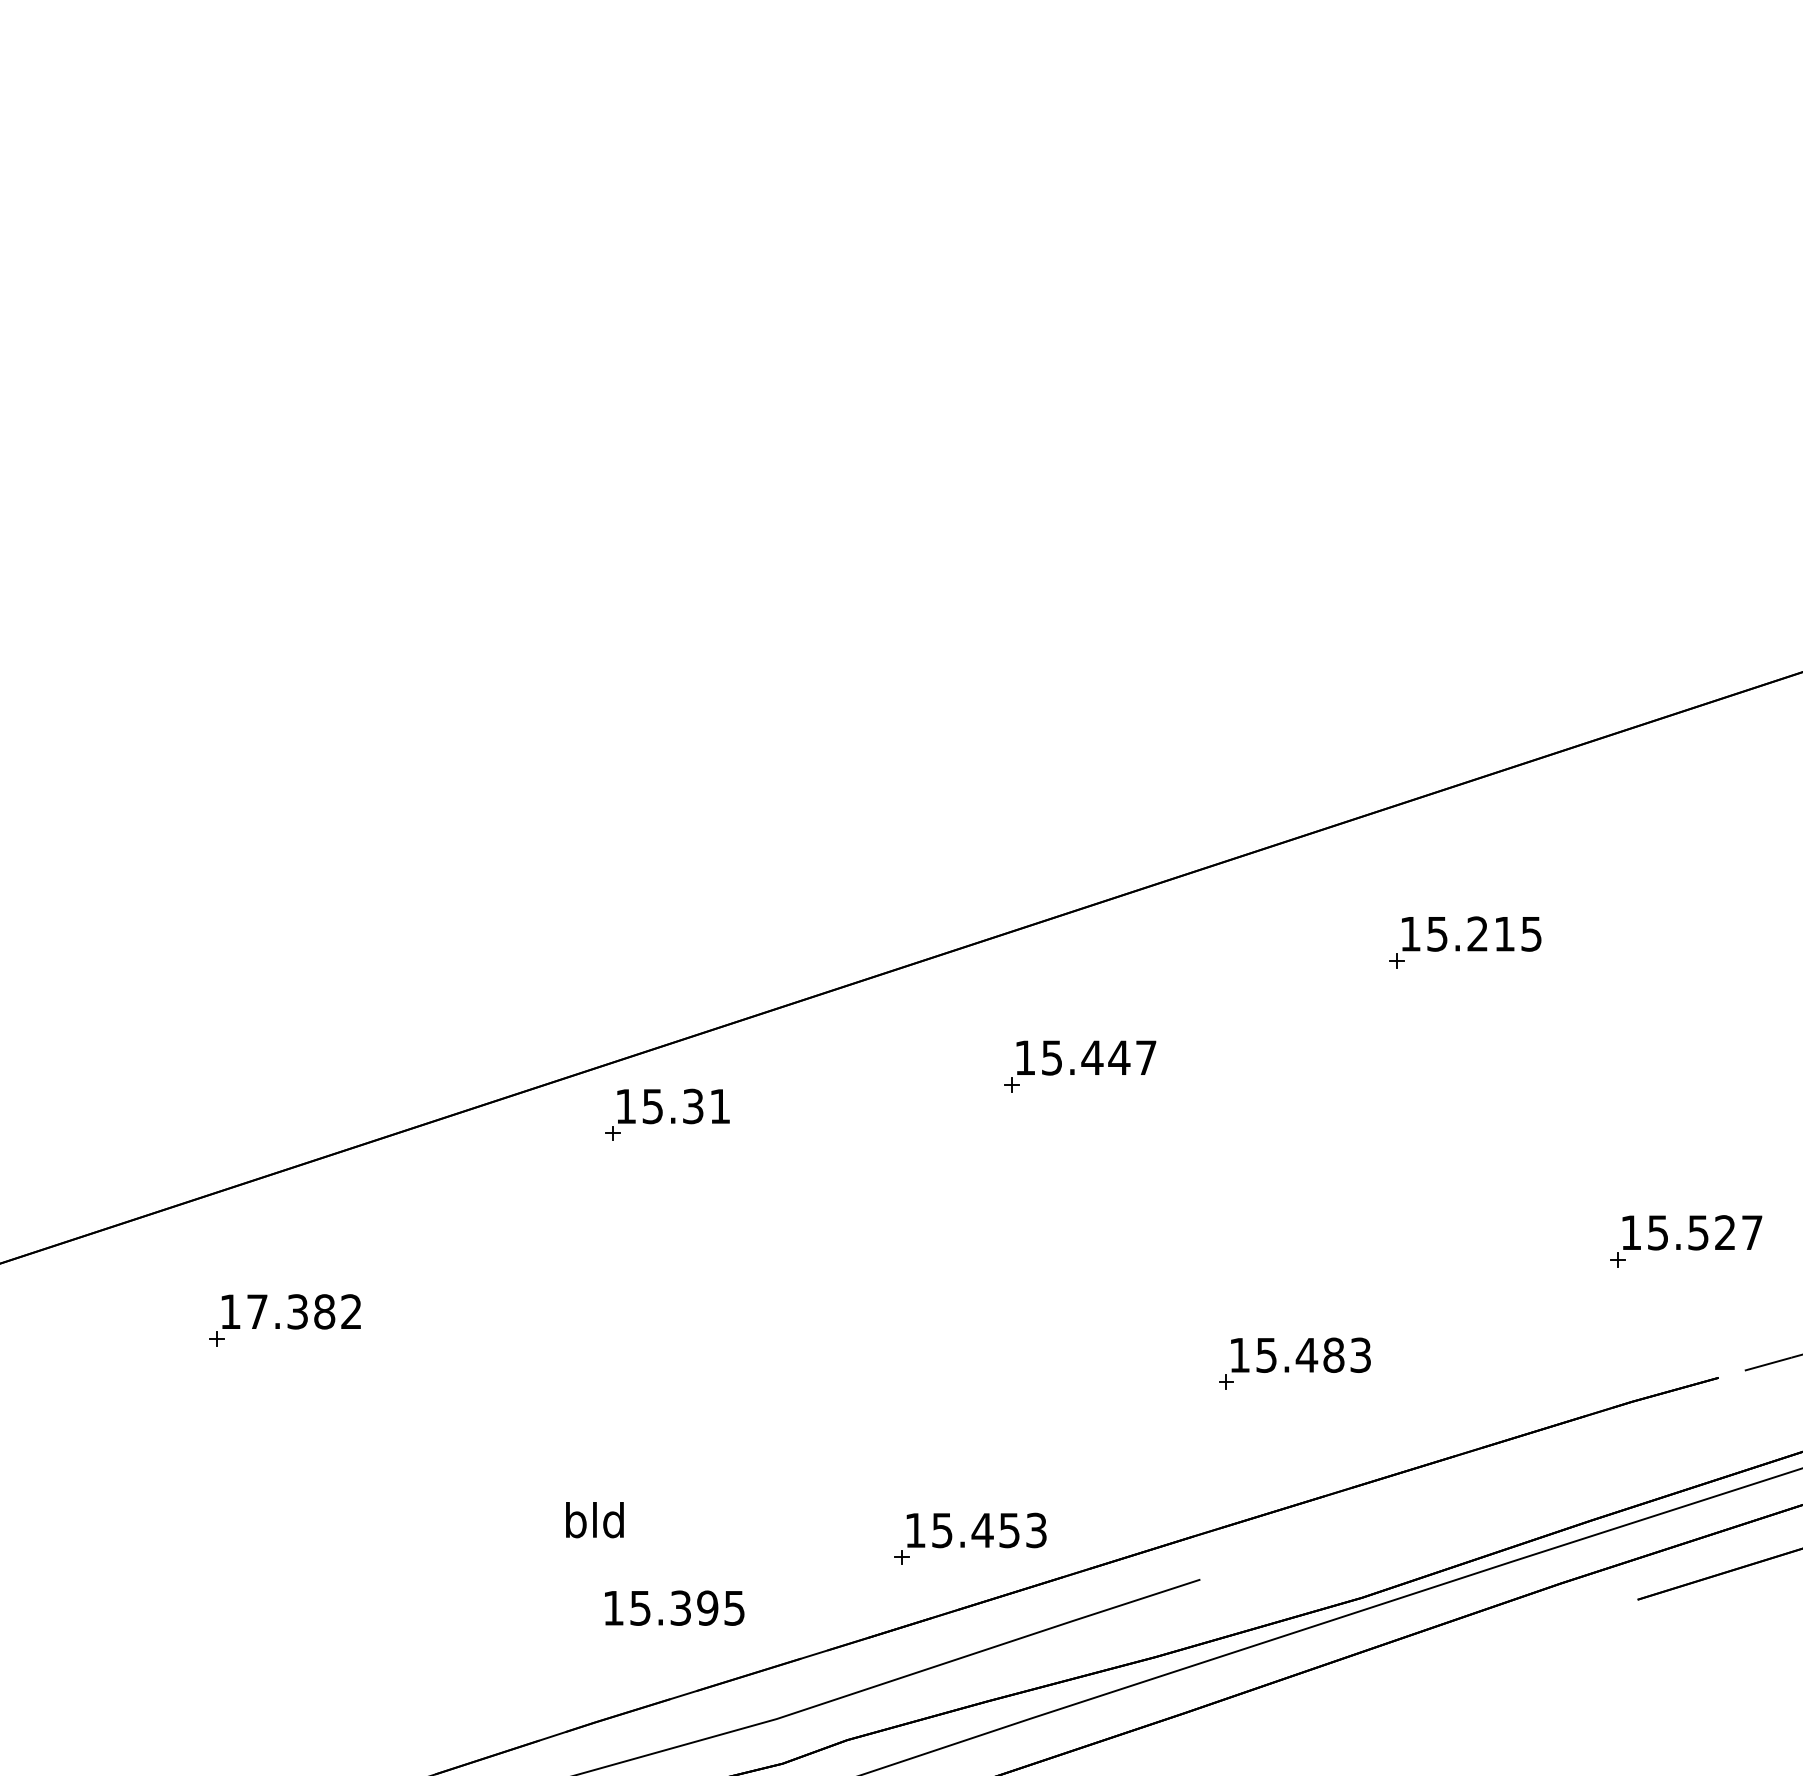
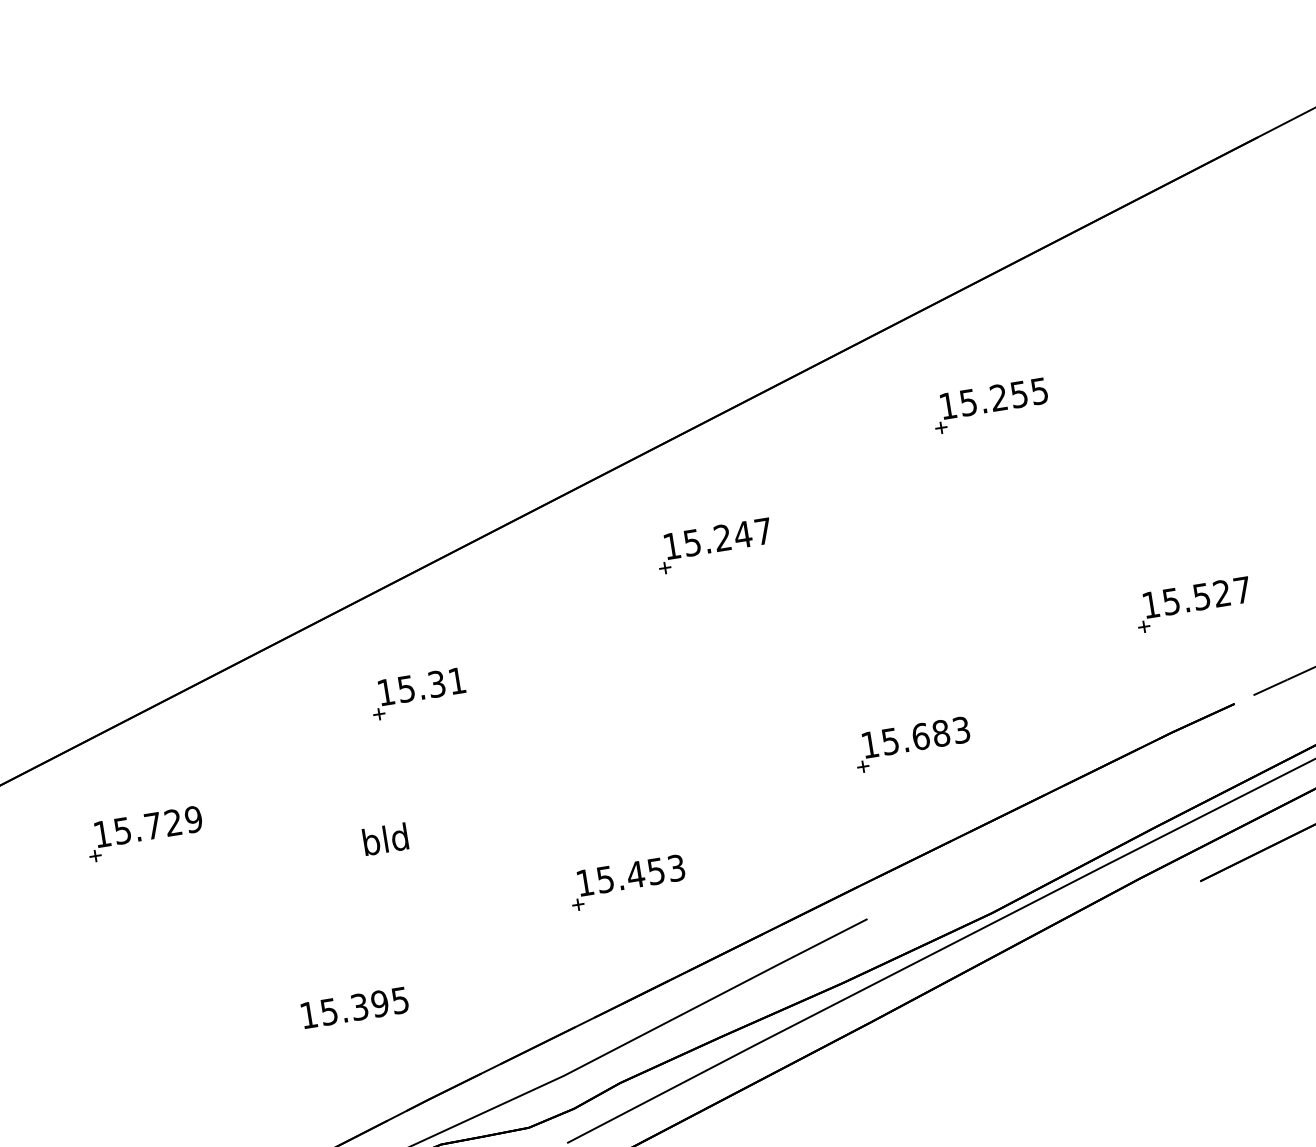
text: (1504, 934) -> (1019, 394), 15.215 -> 15.255
text: (1092, 1057) -> (722, 537), 15.447 -> 15.247
part: (667, 1114) -> (418, 693), moved
text: (304, 1311) -> (158, 824), 17.382 -> 15.729
text: (1306, 1354) -> (920, 736), 15.483 -> 15.683
text: (594, 1520) -> (385, 839), moved
part: (970, 1538) -> (627, 882), moved
text: (674, 1607) -> (354, 1007), moved

